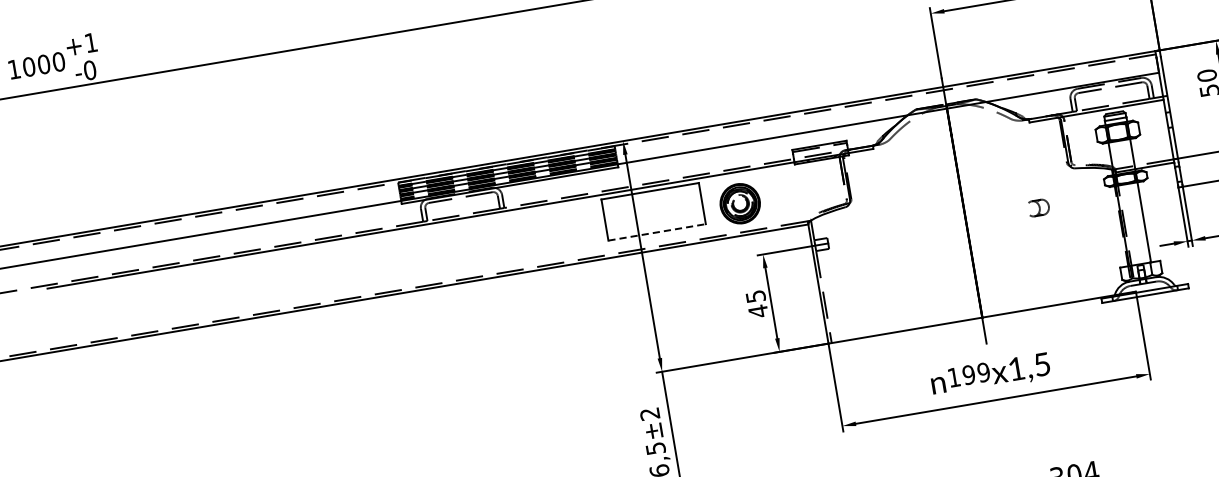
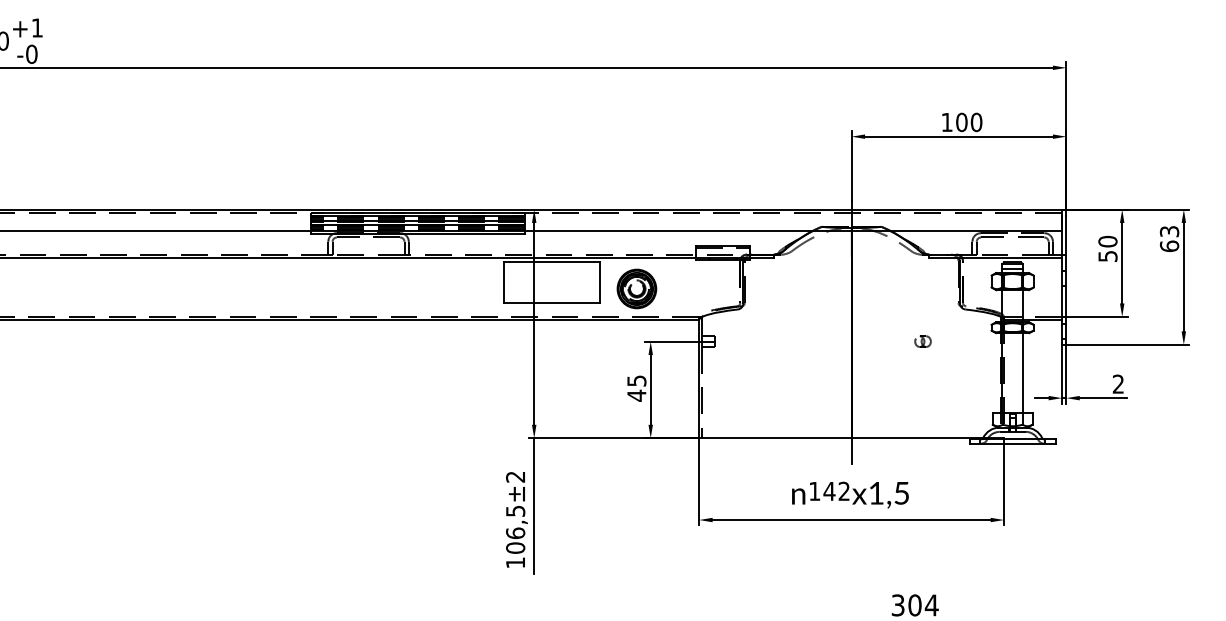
part: (1037, 207) -> (922, 341), size x0.71
line: (657, 232) -> (552, 303), dashed -> solid
text: (976, 373) -> (836, 491), 199 -> 142

